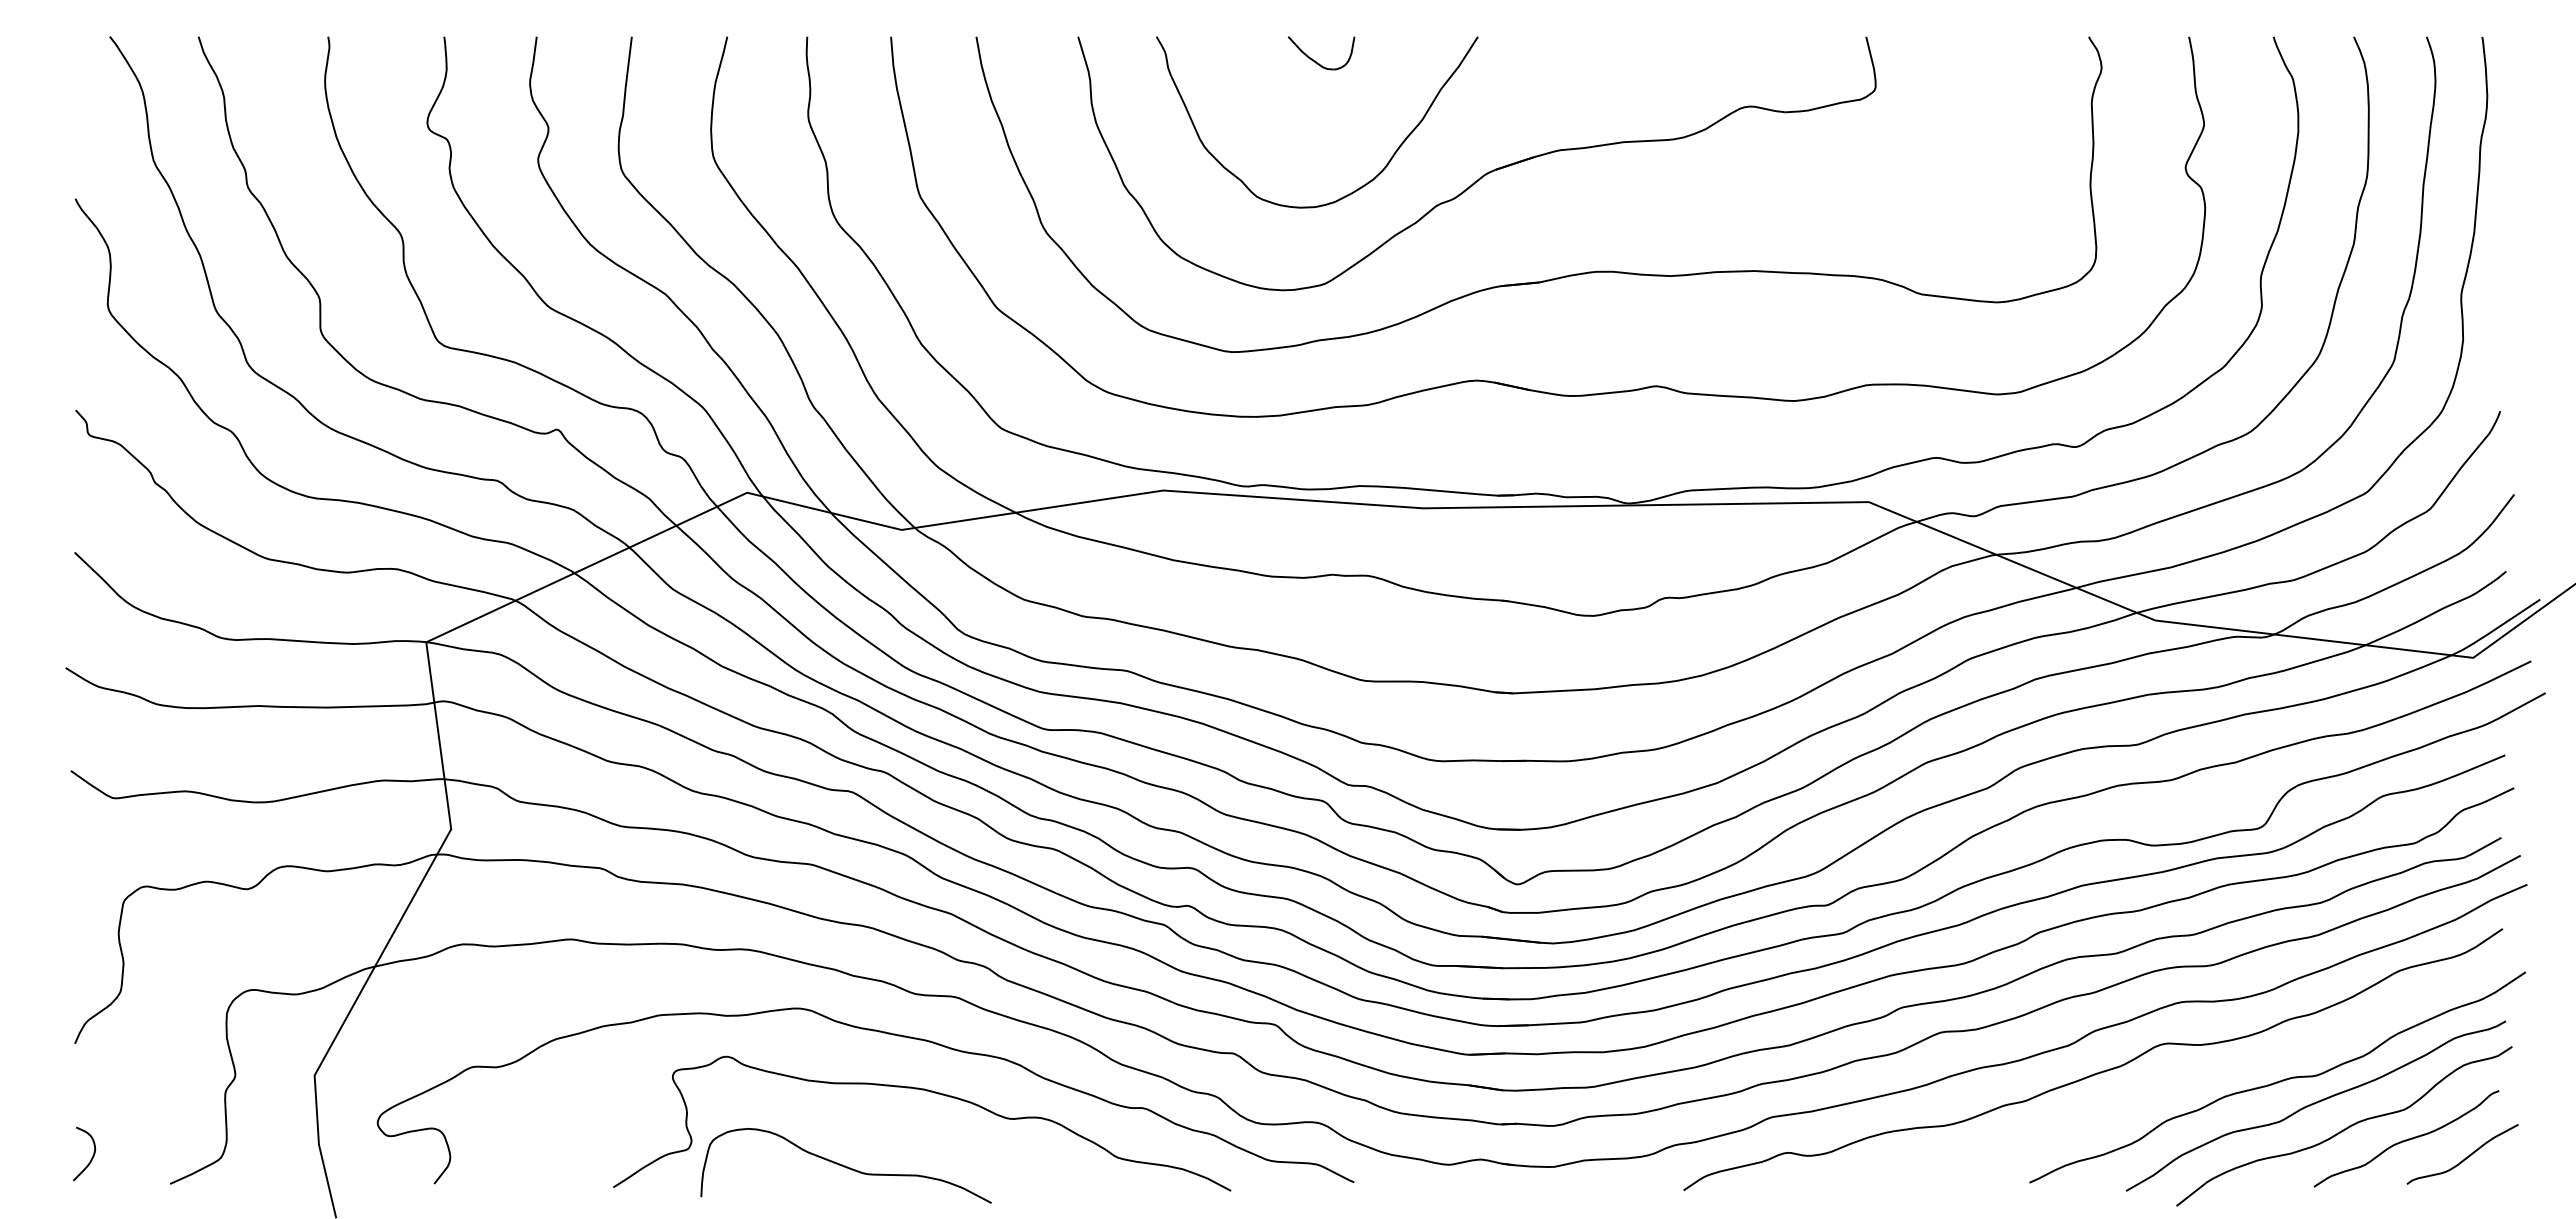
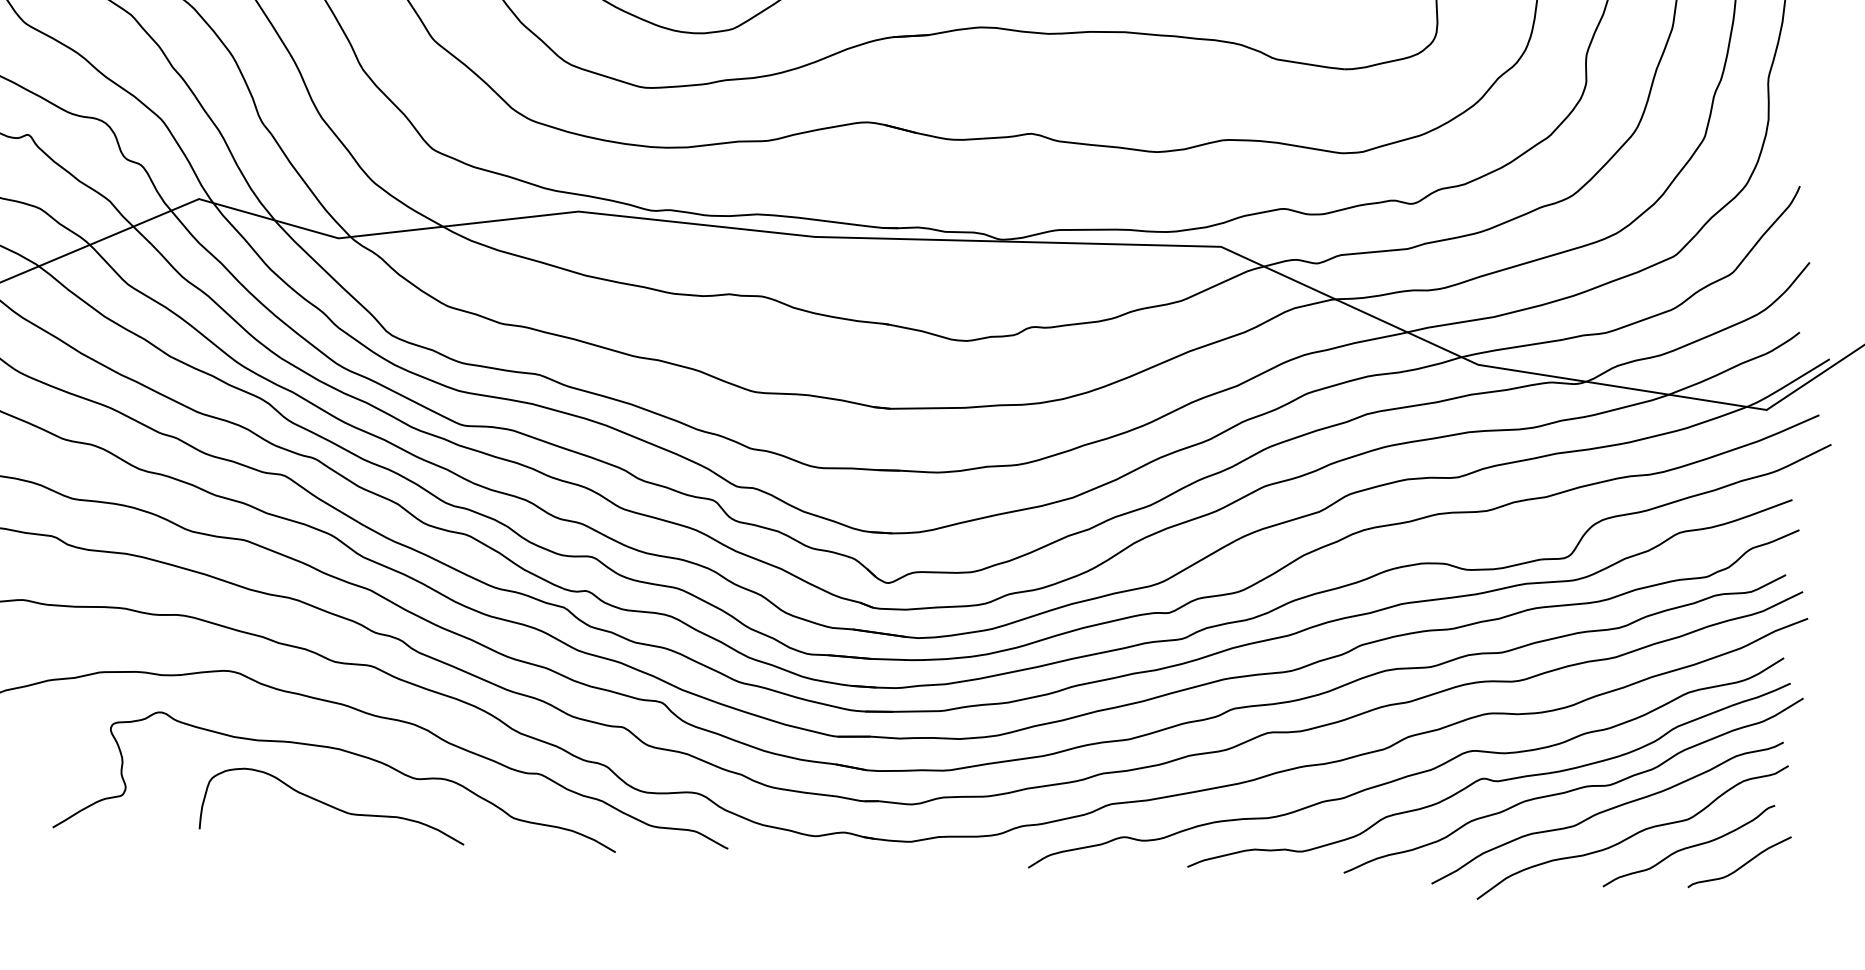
curve: (2184, 1073) -> (1488, 778), added
curve: (845, 1165) -> (332, 805), moved

